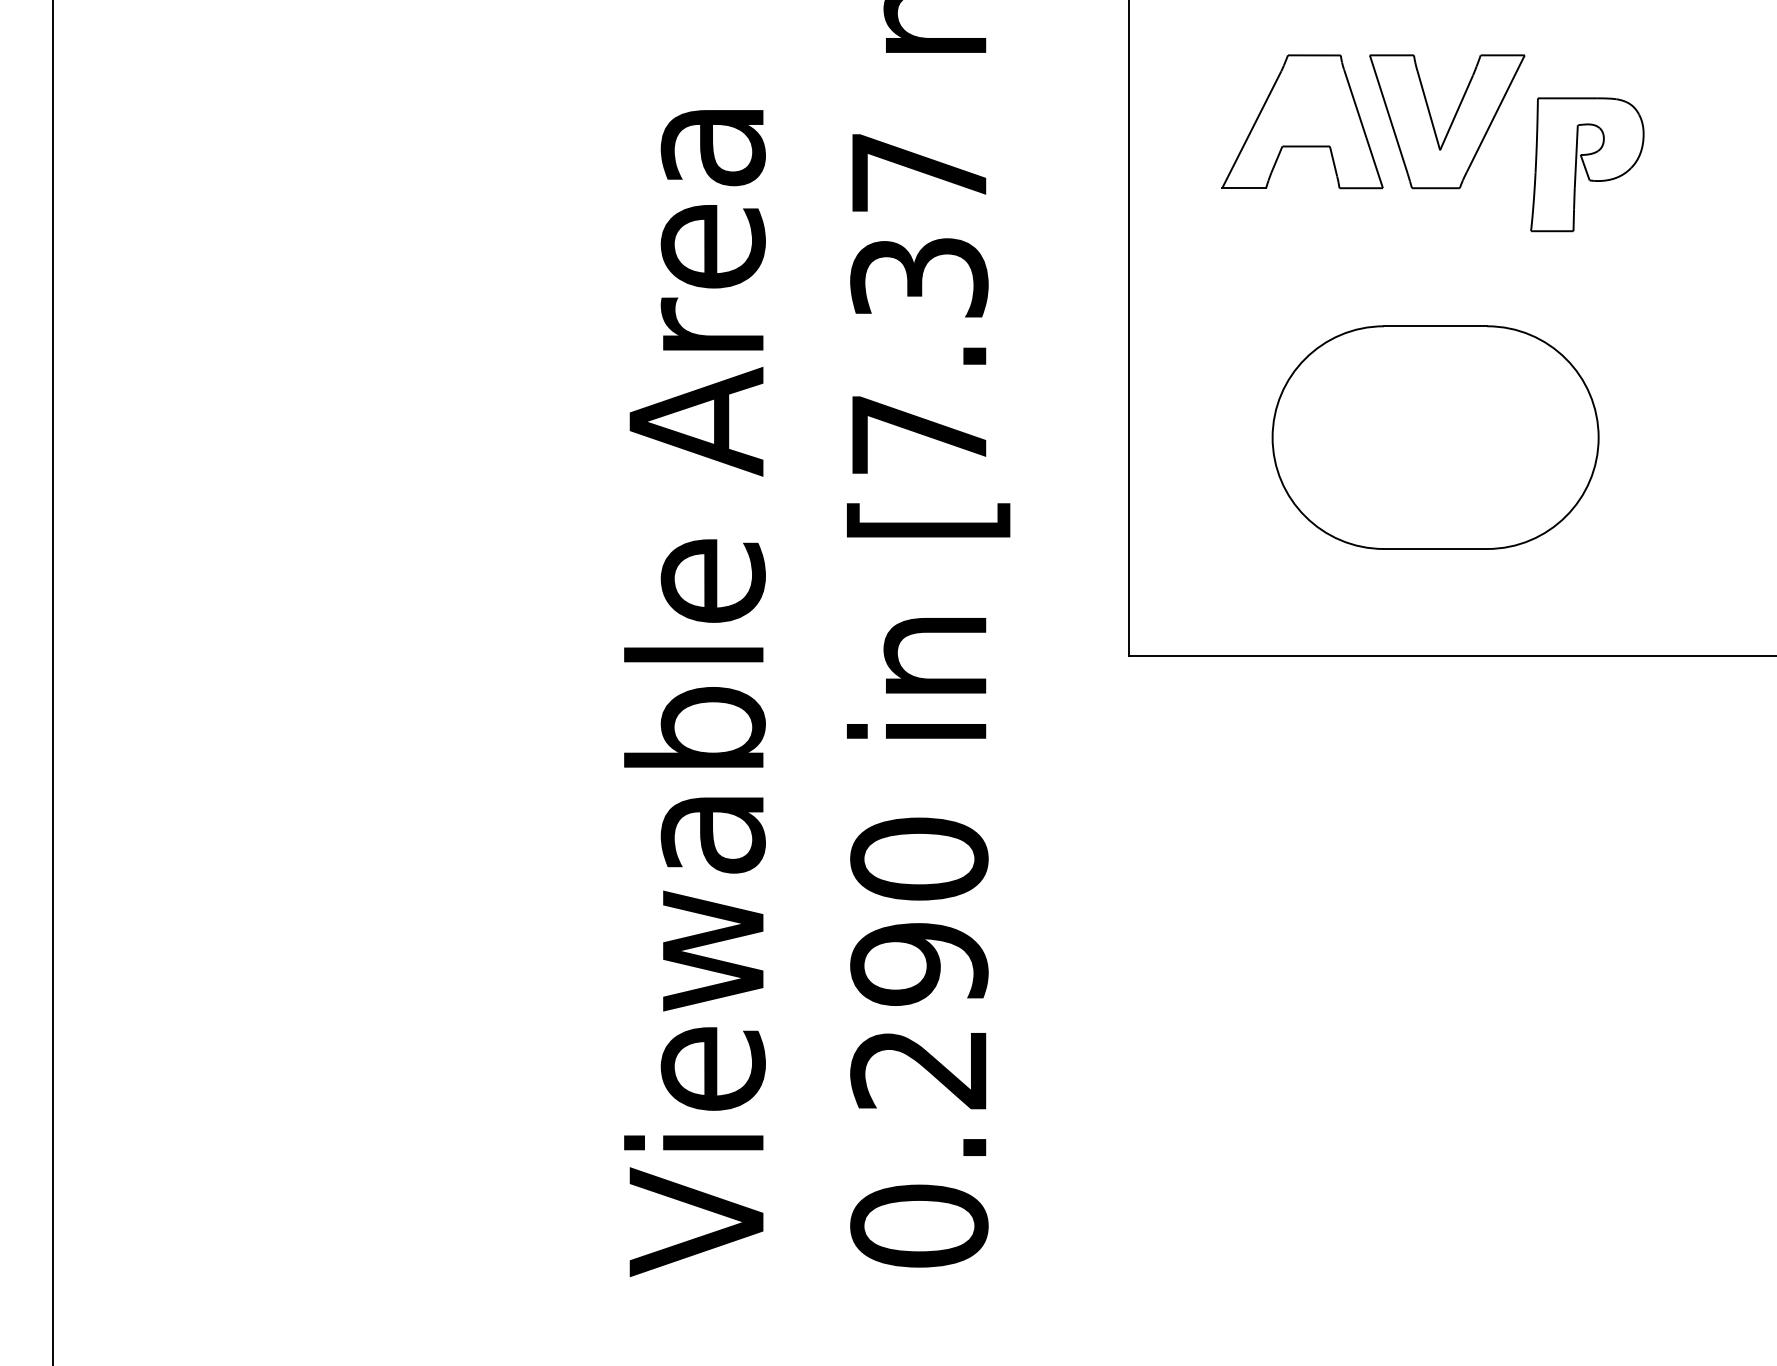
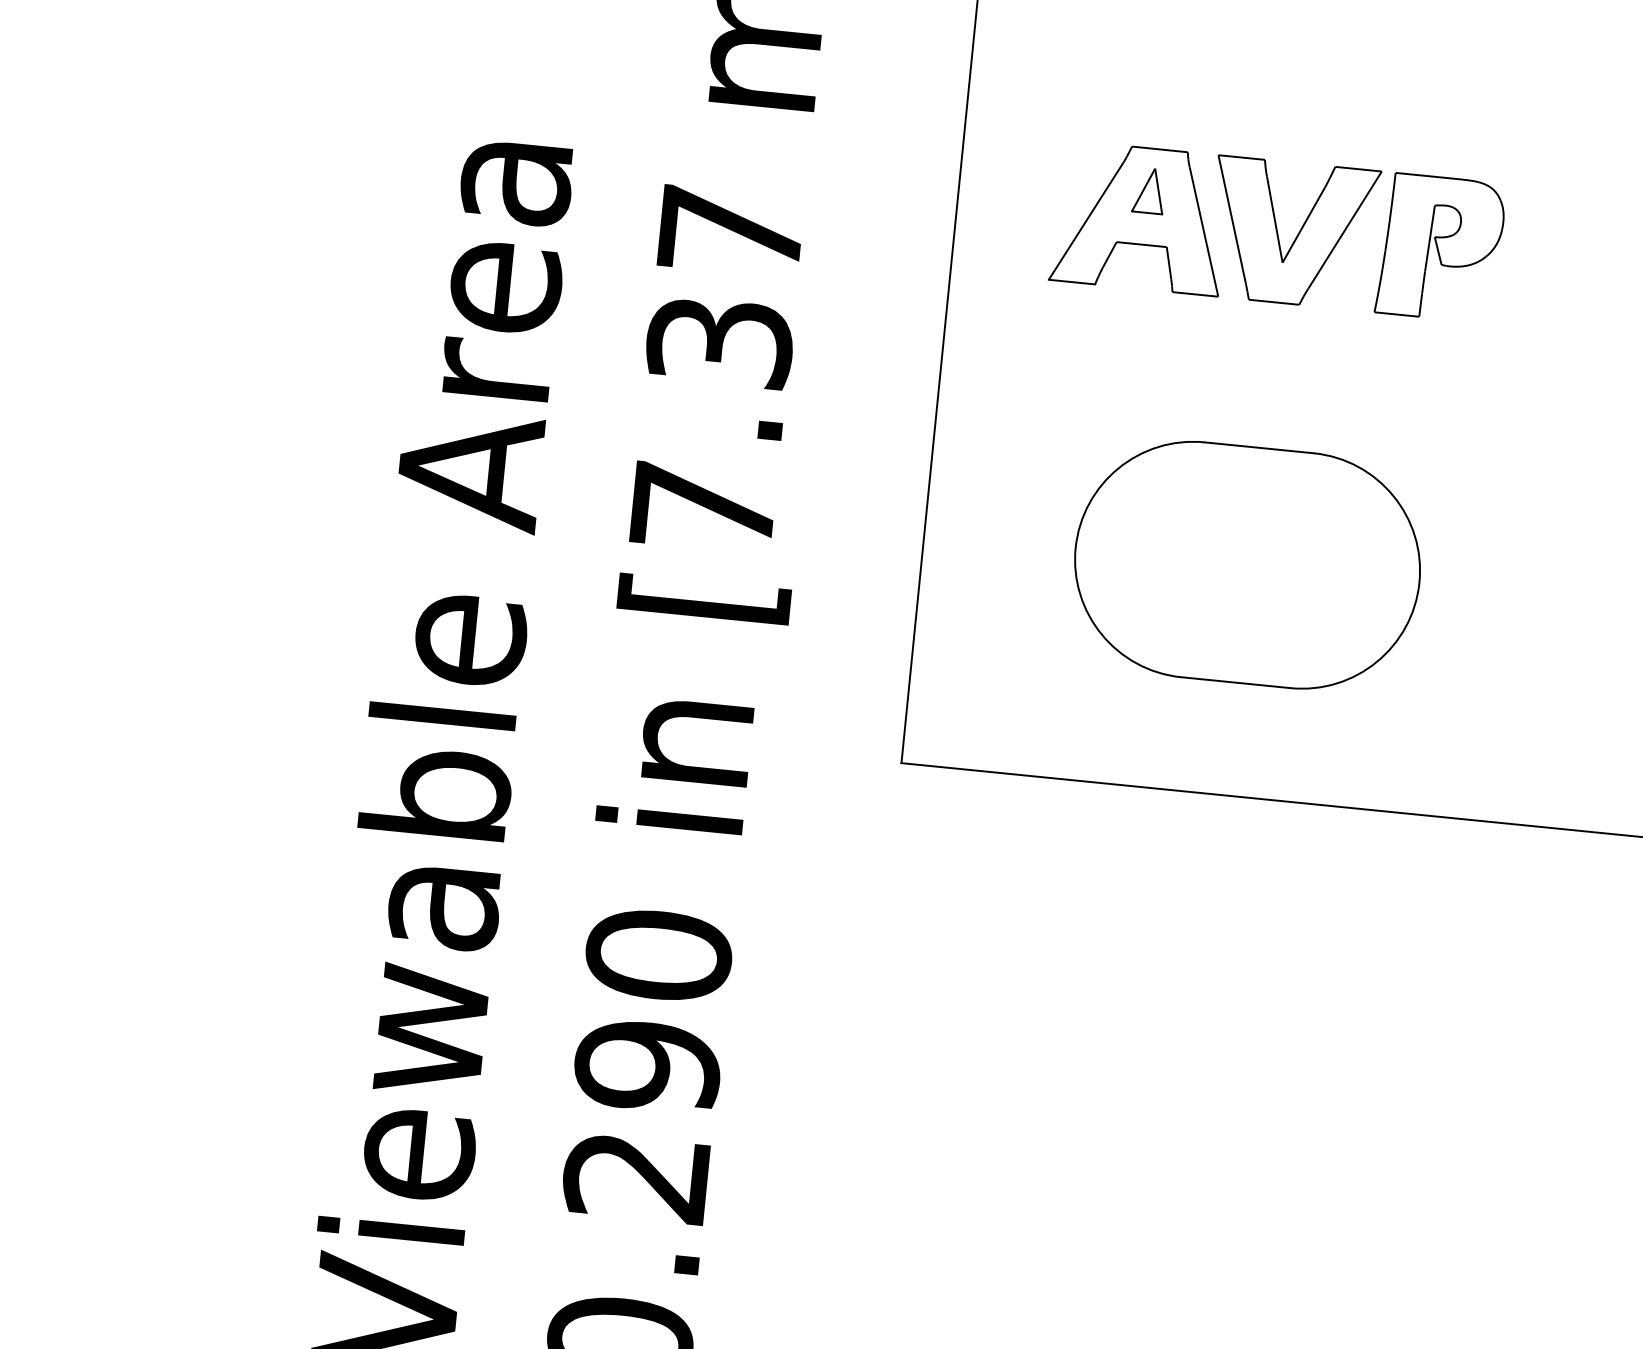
part: (1308, 94) -> (1149, 190), added
part: (1587, 164) -> (1440, 247), moved

